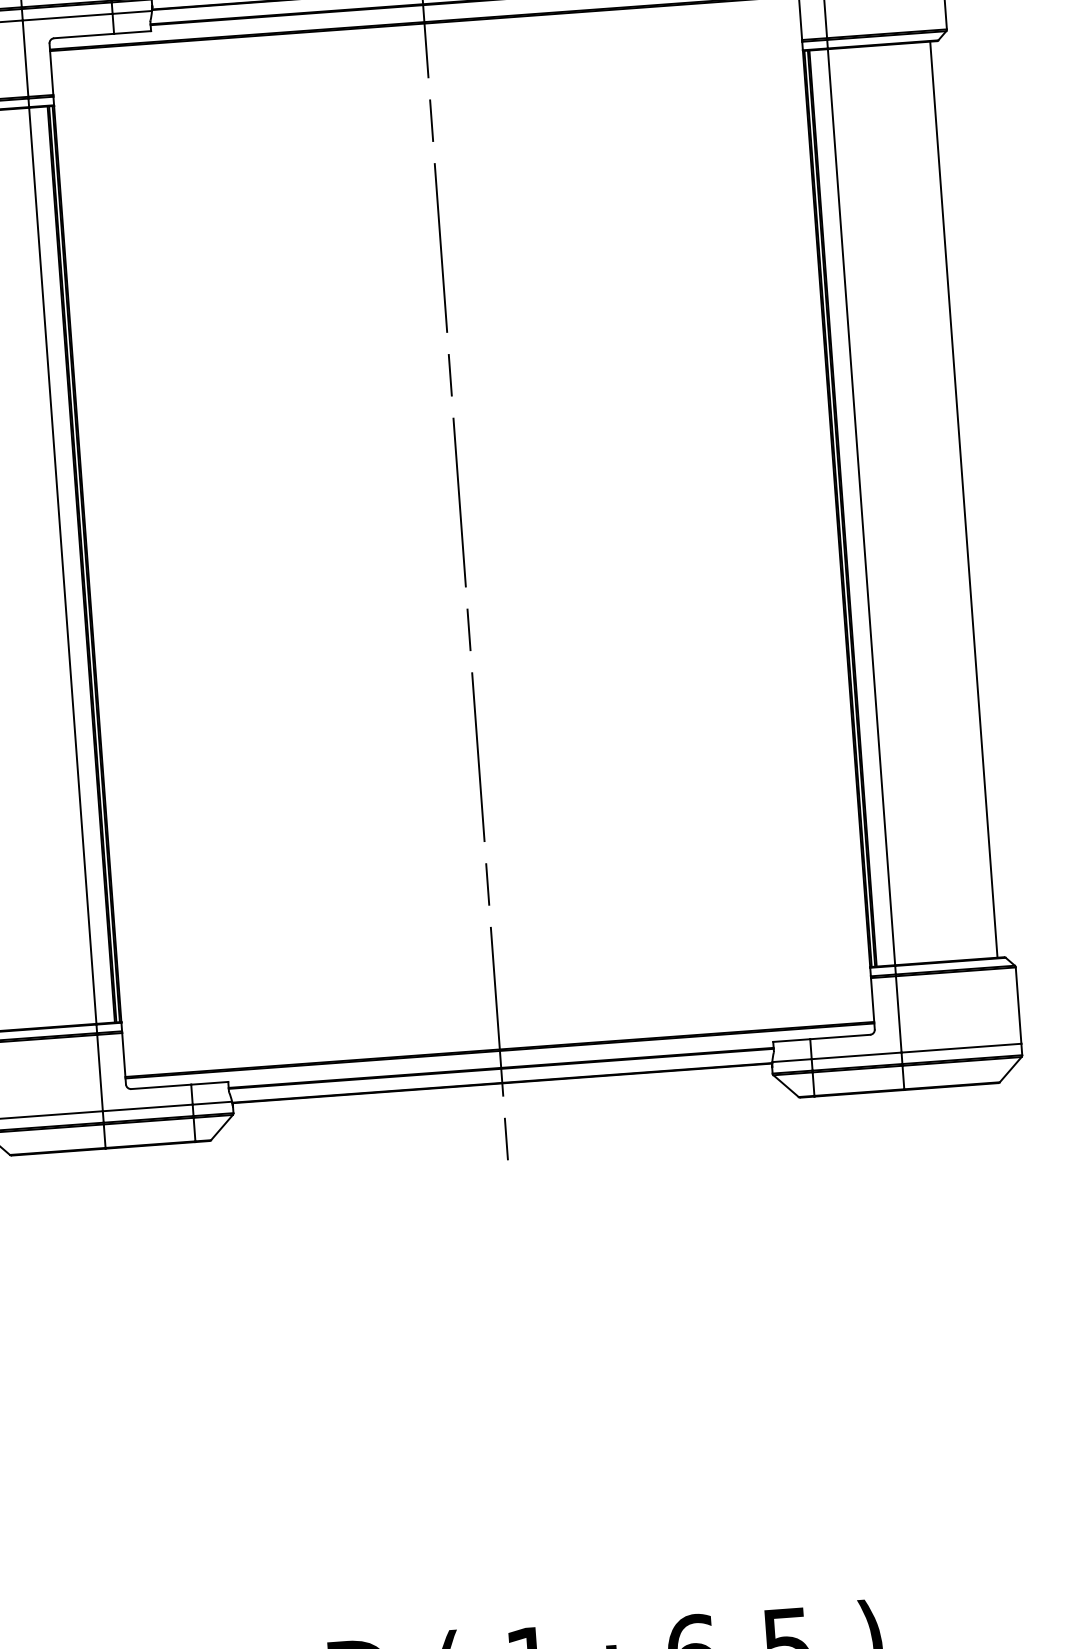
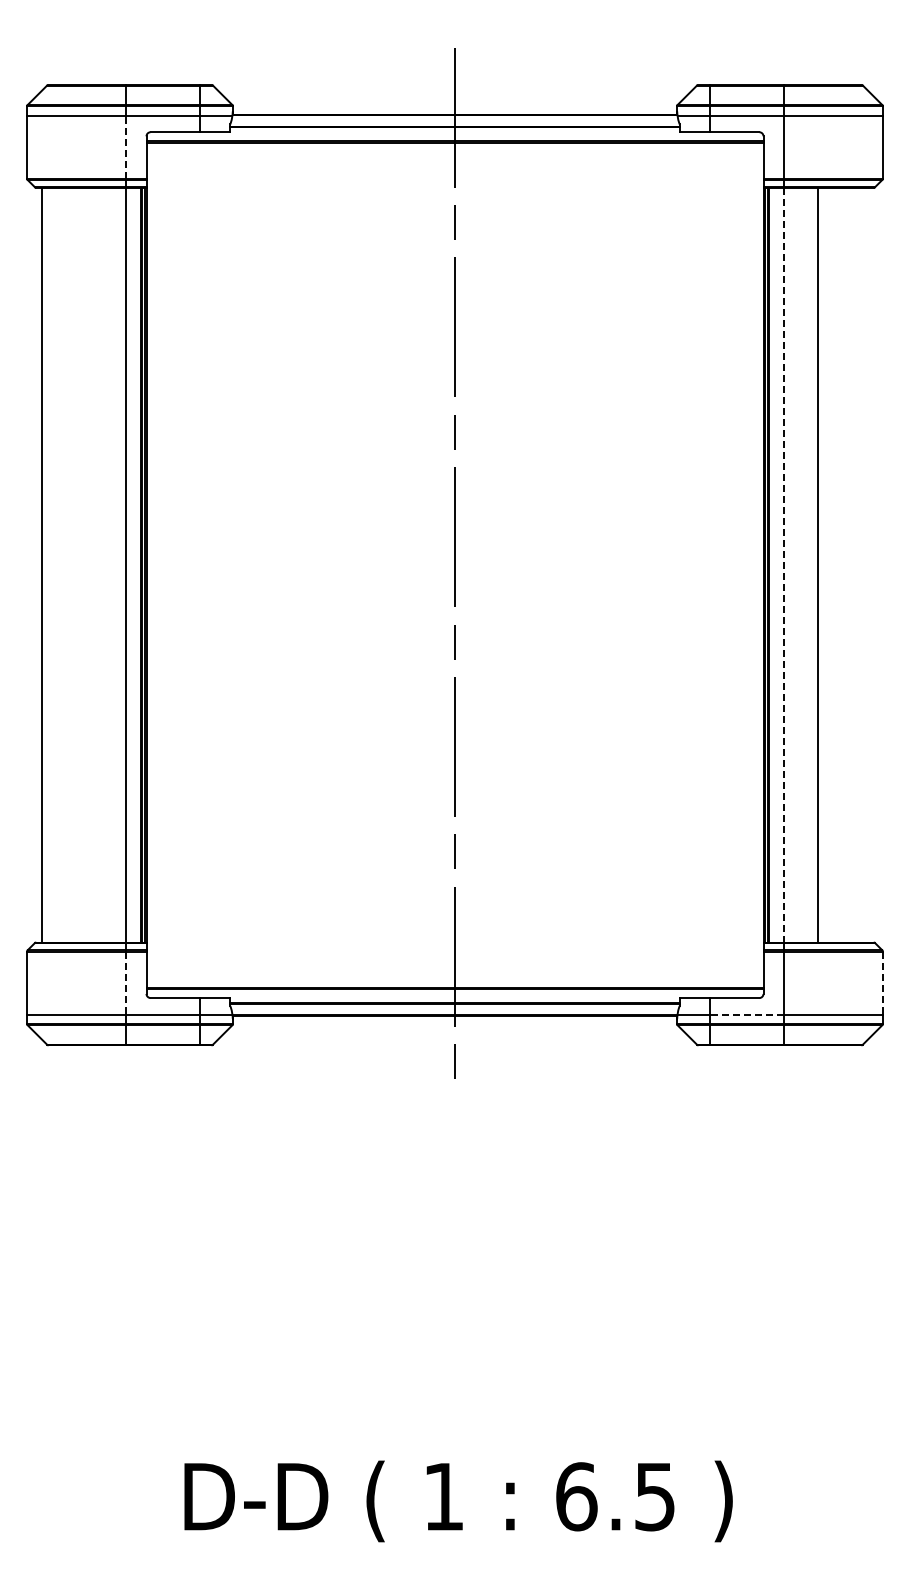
line: (24, 57) -> (125, 146), solid -> dashed
line: (963, 498) -> (818, 564), moved
line: (862, 507) -> (784, 565), solid -> dashed
line: (1018, 1006) -> (882, 983), solid -> dashed
line: (855, 1055) -> (746, 1014), solid -> dashed
line: (99, 1073) -> (125, 983), solid -> dashed

